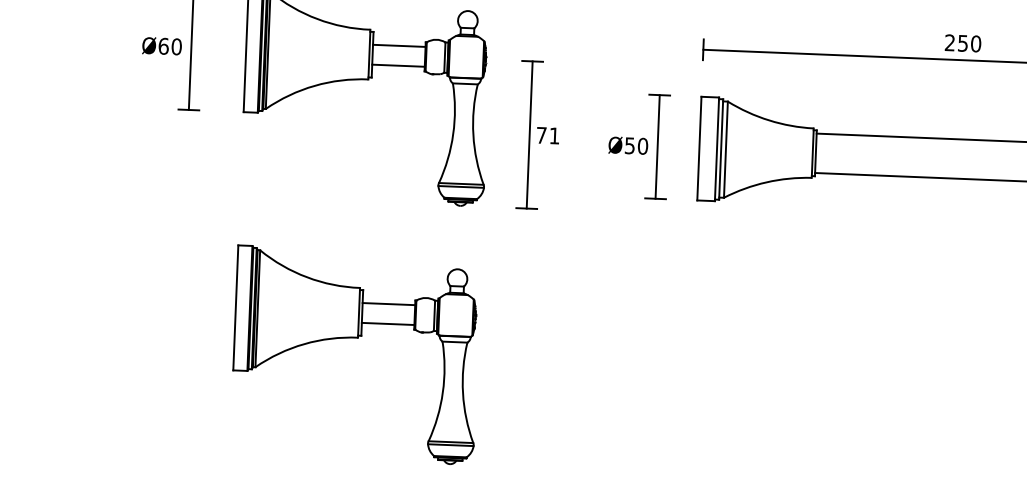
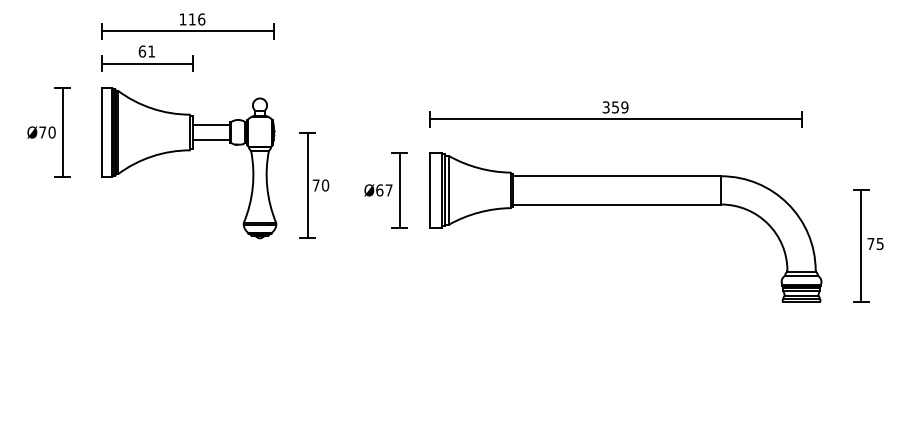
text: (963, 43) -> (615, 107), 250 -> 359
text: (163, 46) -> (42, 132), Ø60 -> Ø70
text: (554, 135) -> (325, 185), 71 -> 70
text: (636, 146) -> (384, 190), Ø50 -> Ø67
part: (356, 338) -> (189, 336), removed

